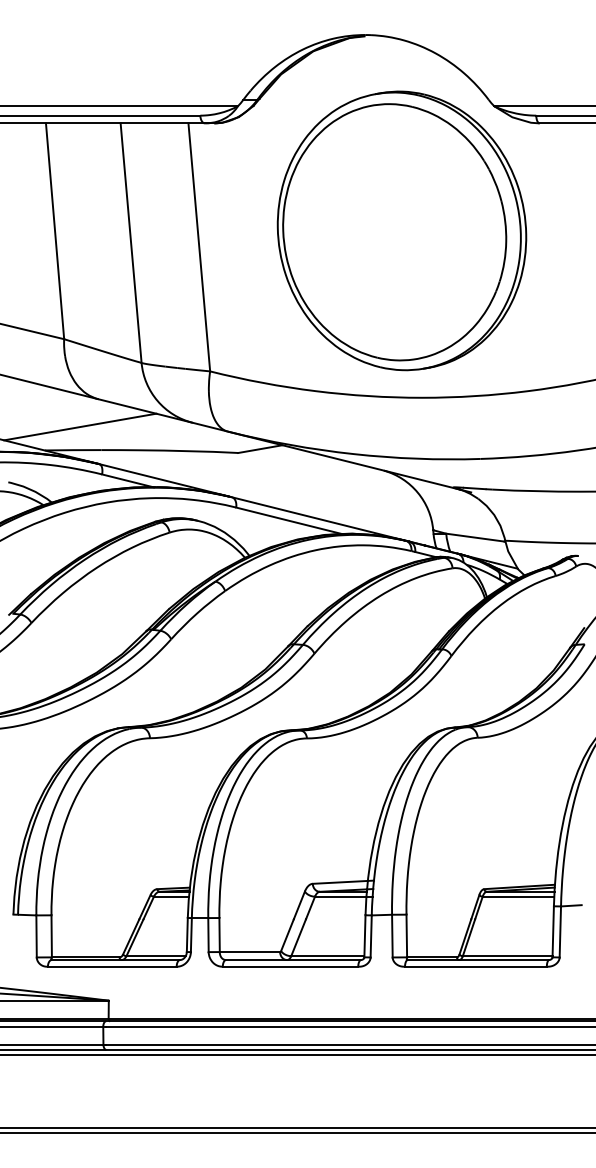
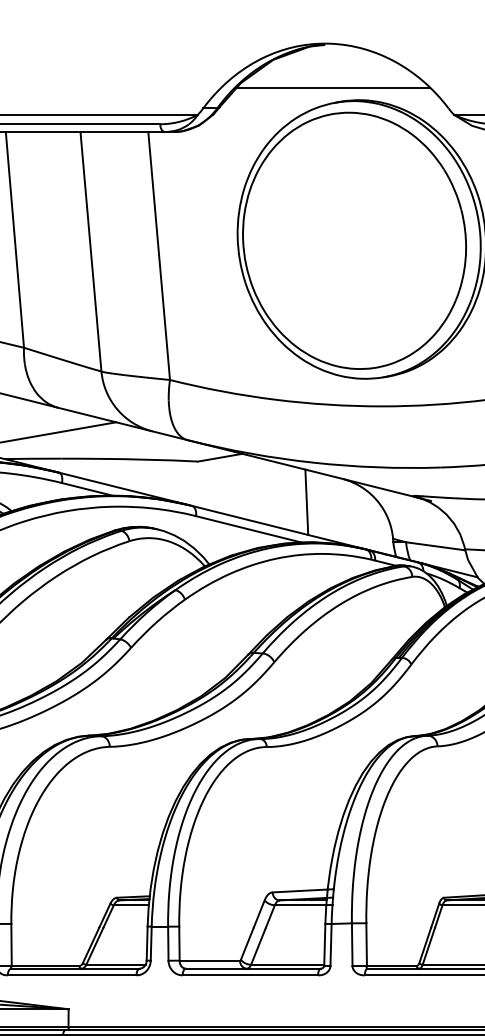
line: (373, 79) -> (333, 88), added
line: (346, 493) -> (306, 502), added

